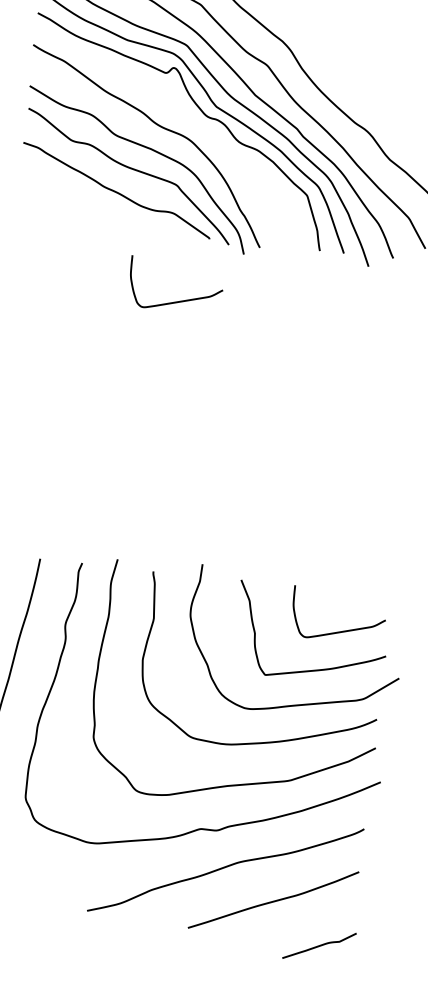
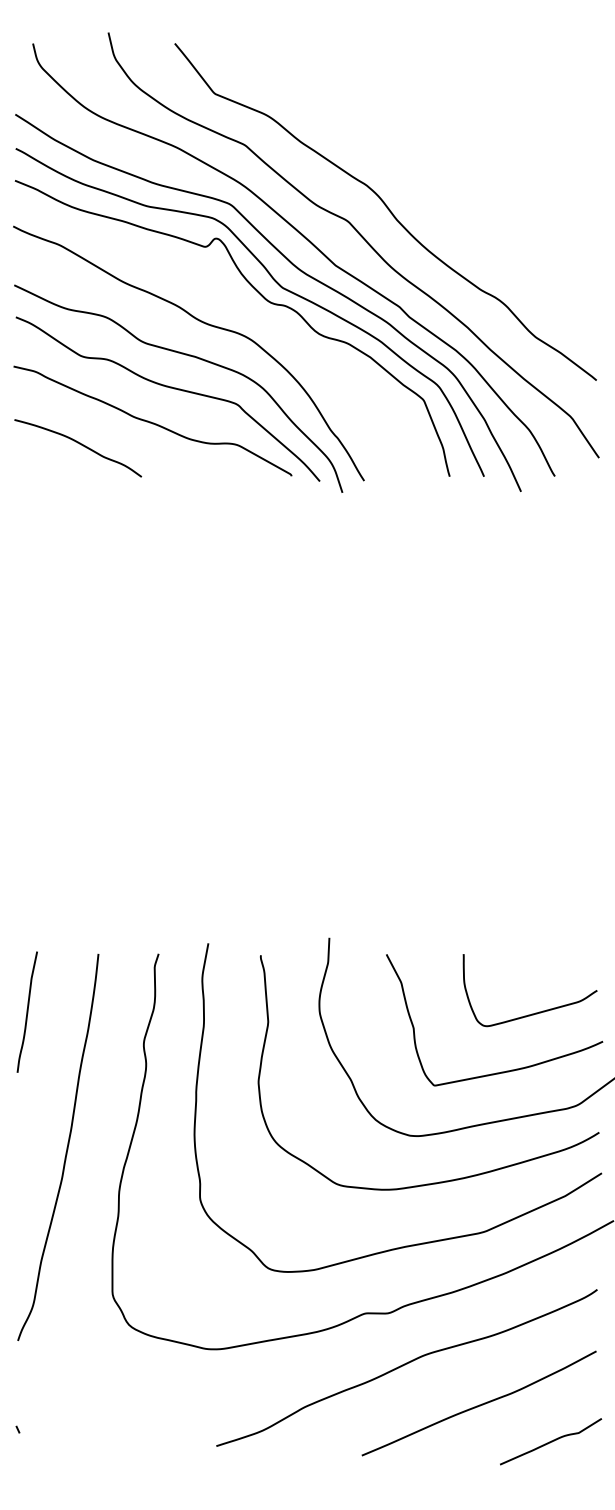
curve: (63, 201) -> (79, 444), added
curve: (178, 301) -> (256, 568), removed
curve: (319, 945) -> (551, 1441), moved

